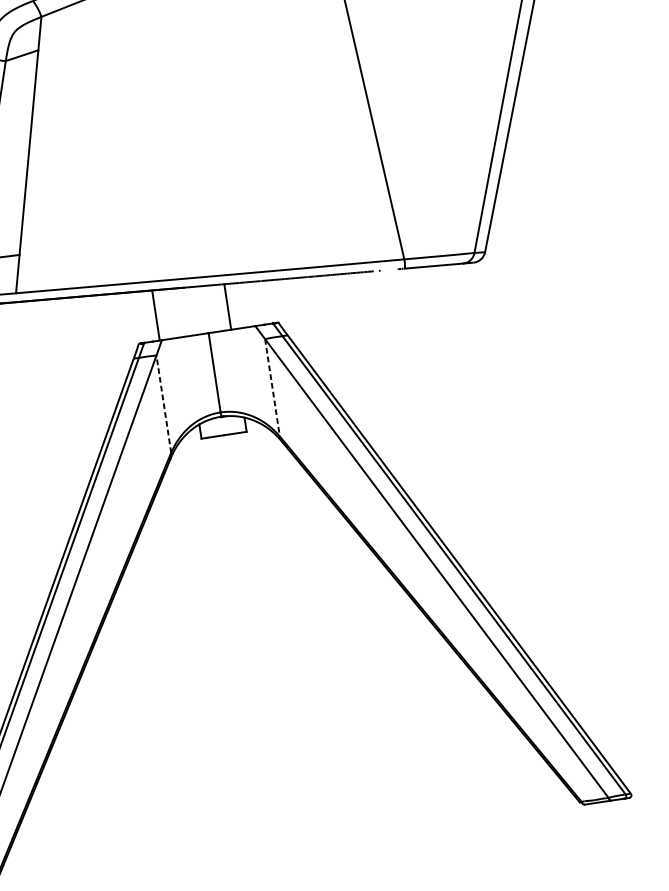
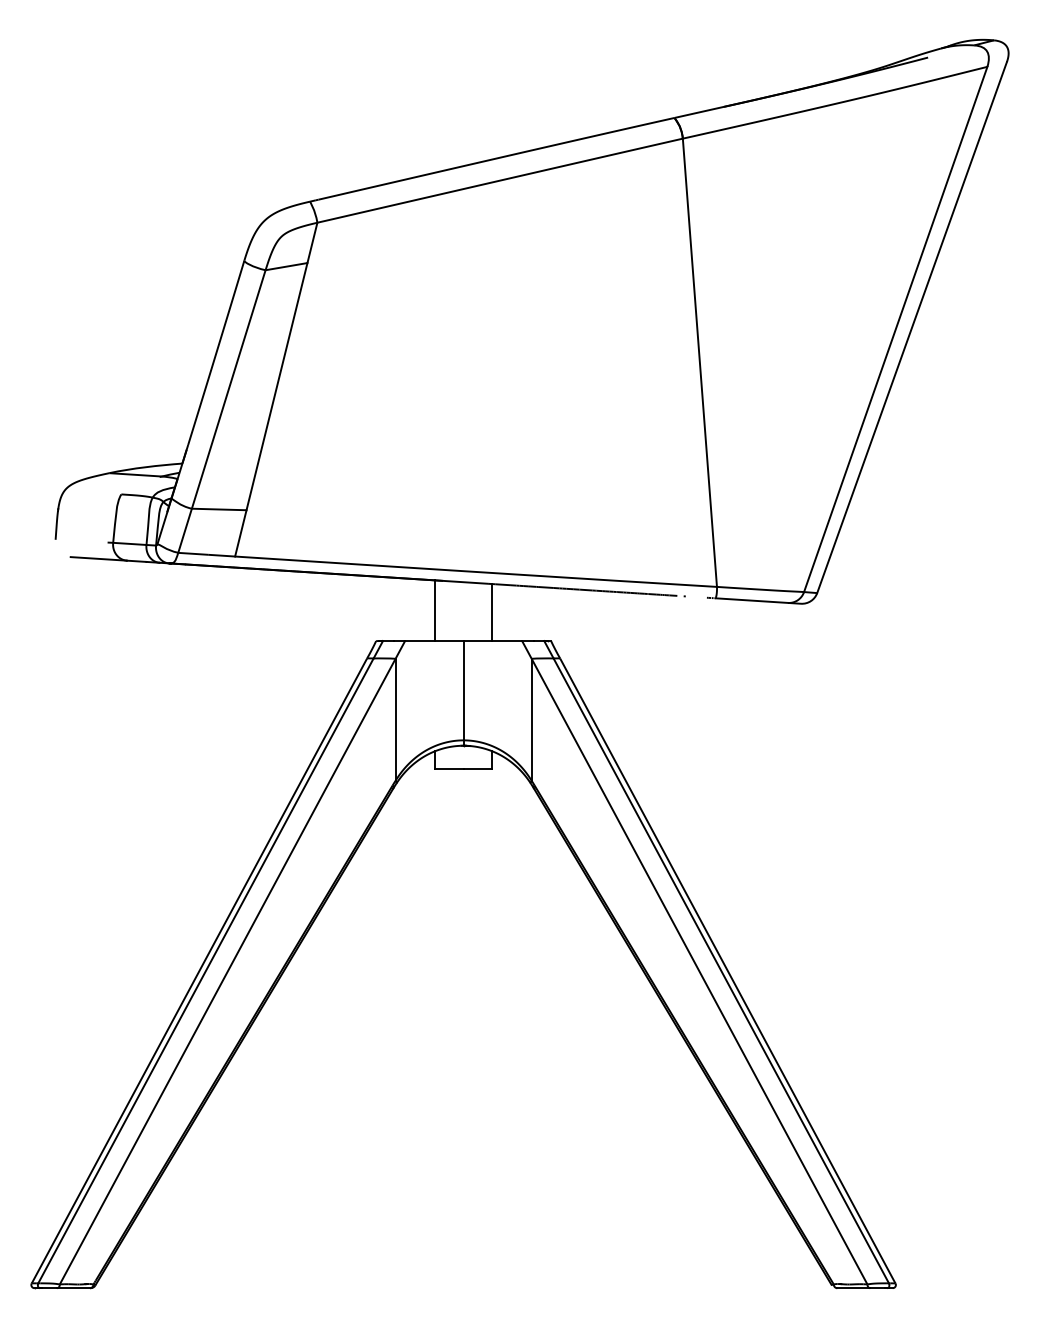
line: (156, 316) -> (435, 610), moved
line: (272, 387) -> (531, 719), dashed -> solid
line: (163, 404) -> (395, 719), dashed -> solid

